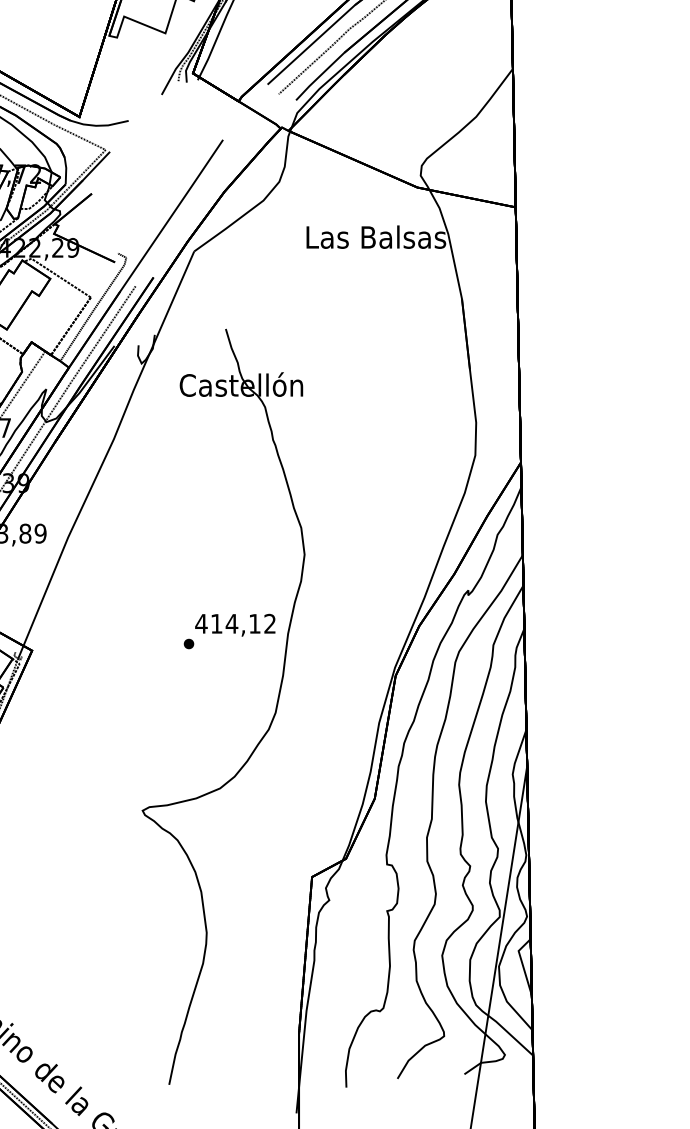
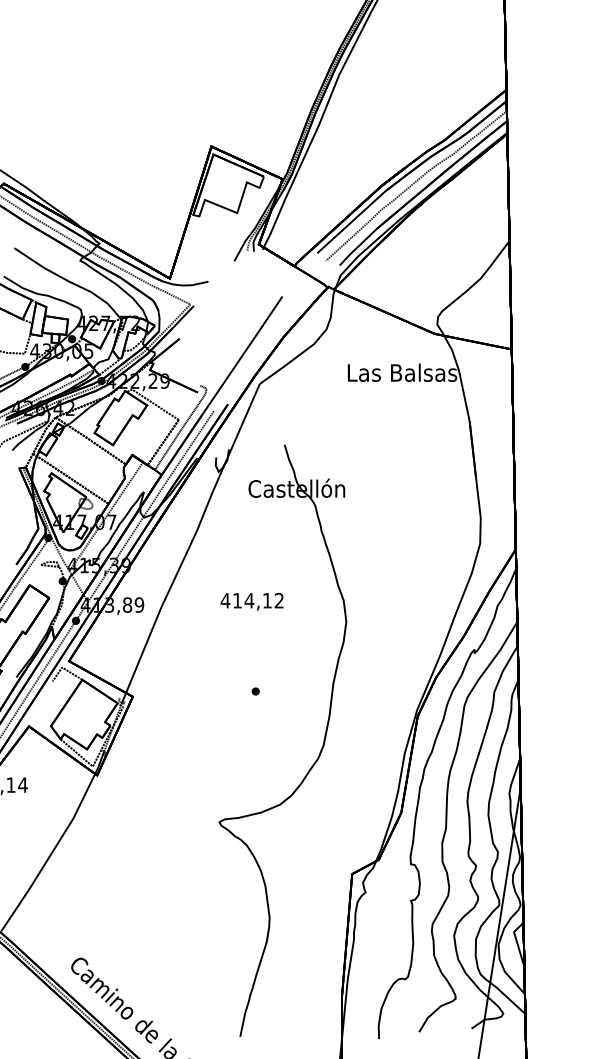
text: (234, 624) -> (251, 601), moved

